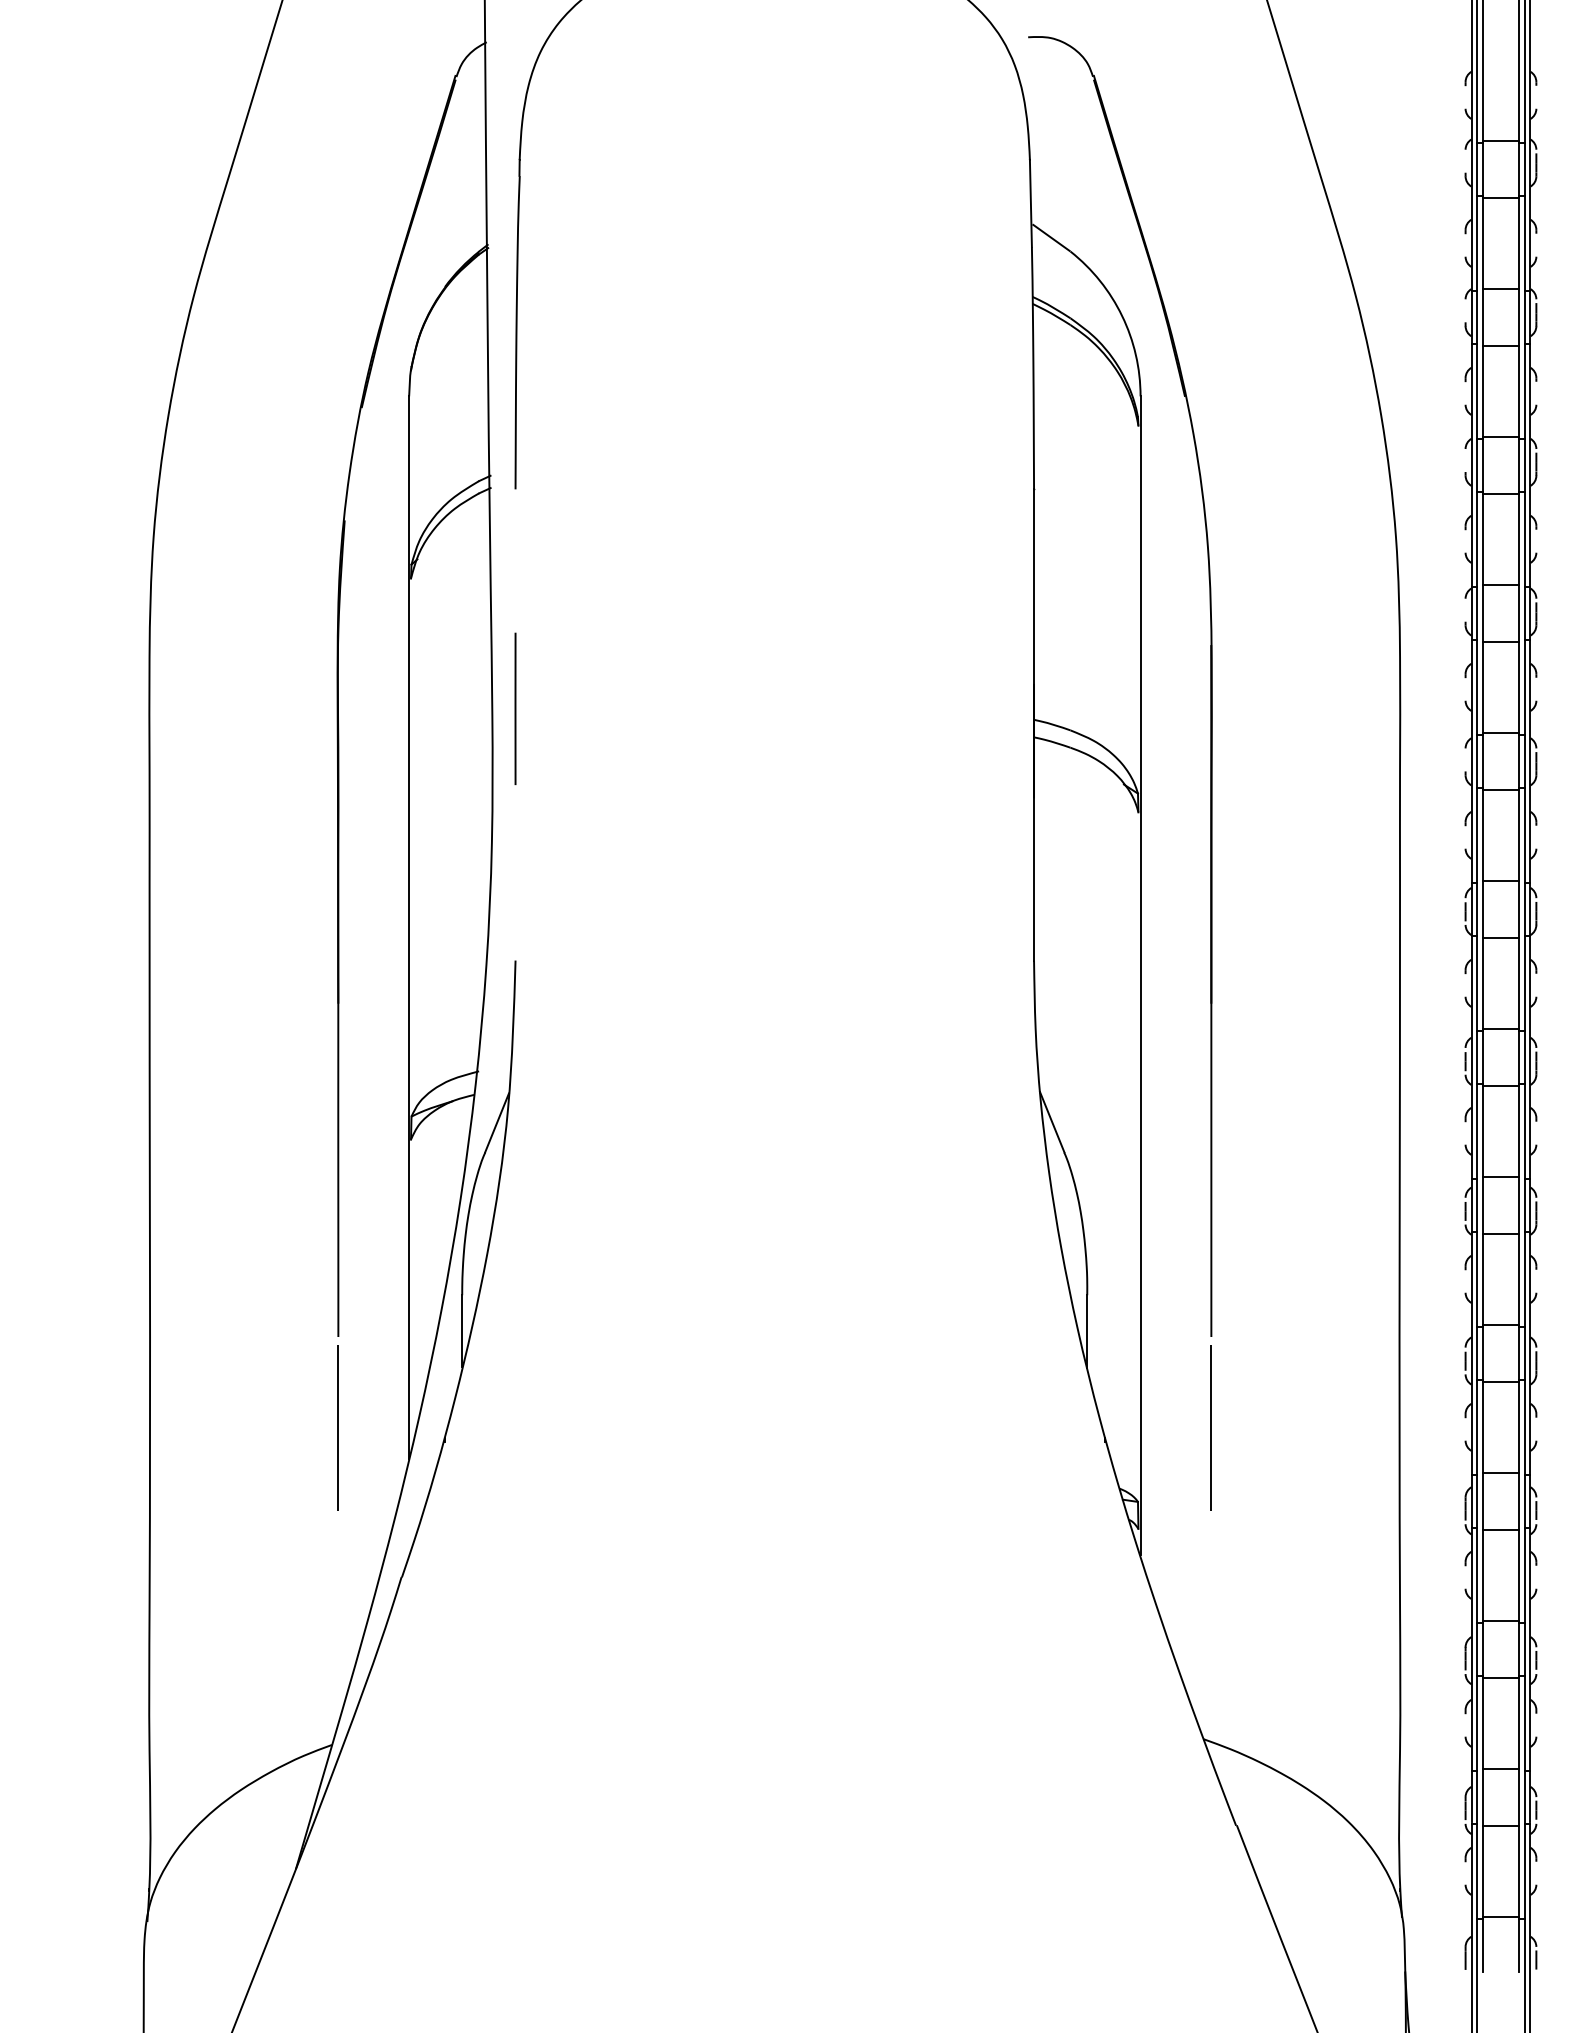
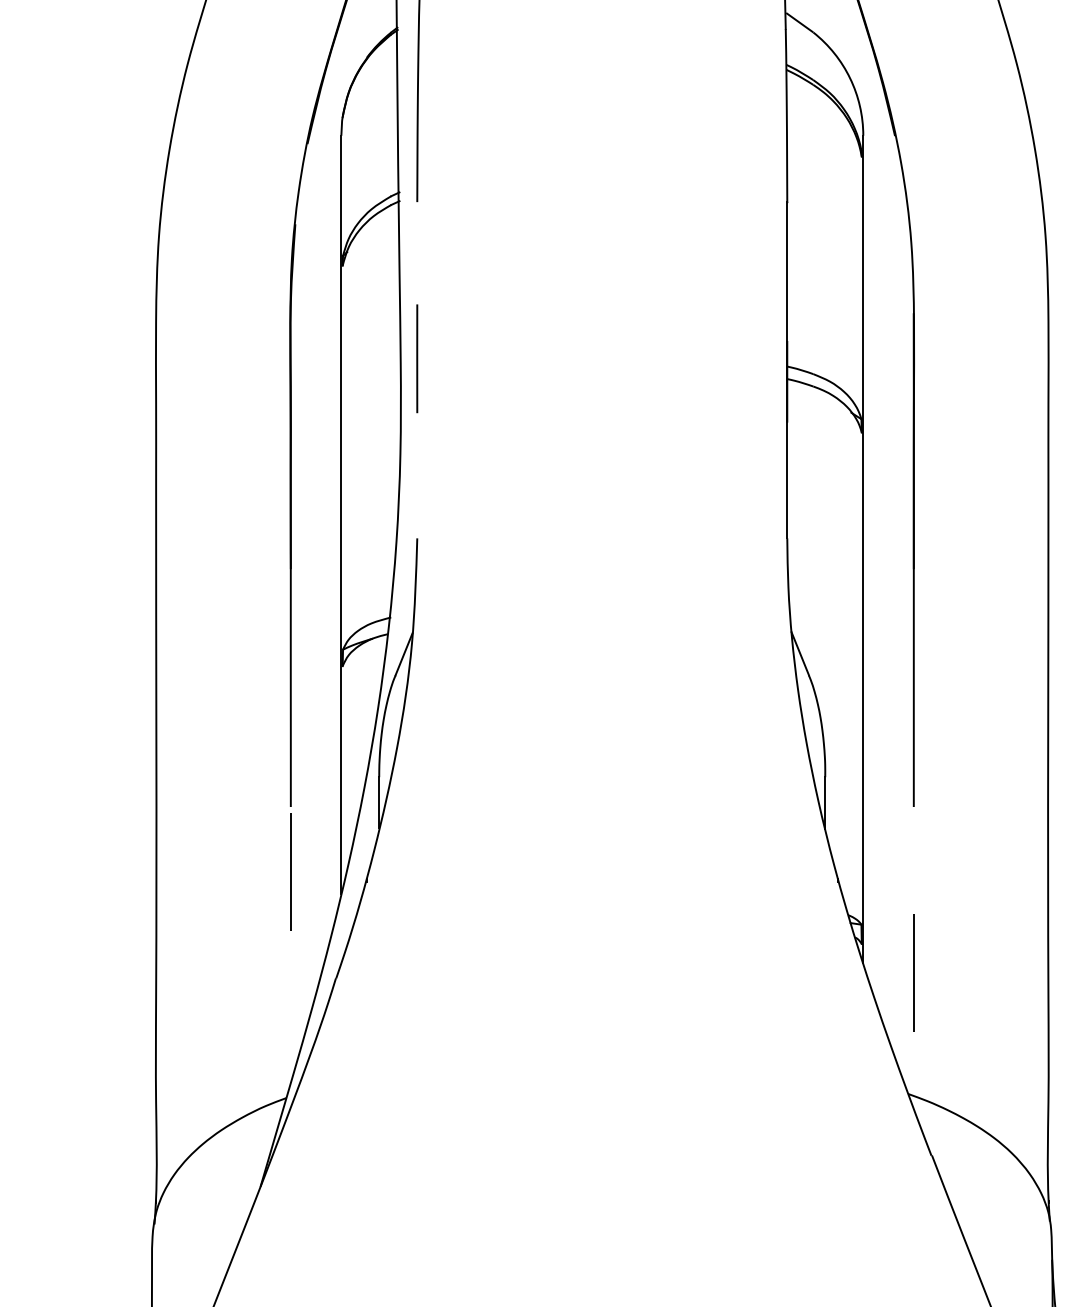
line: (1210, 1427) -> (913, 972), moved

